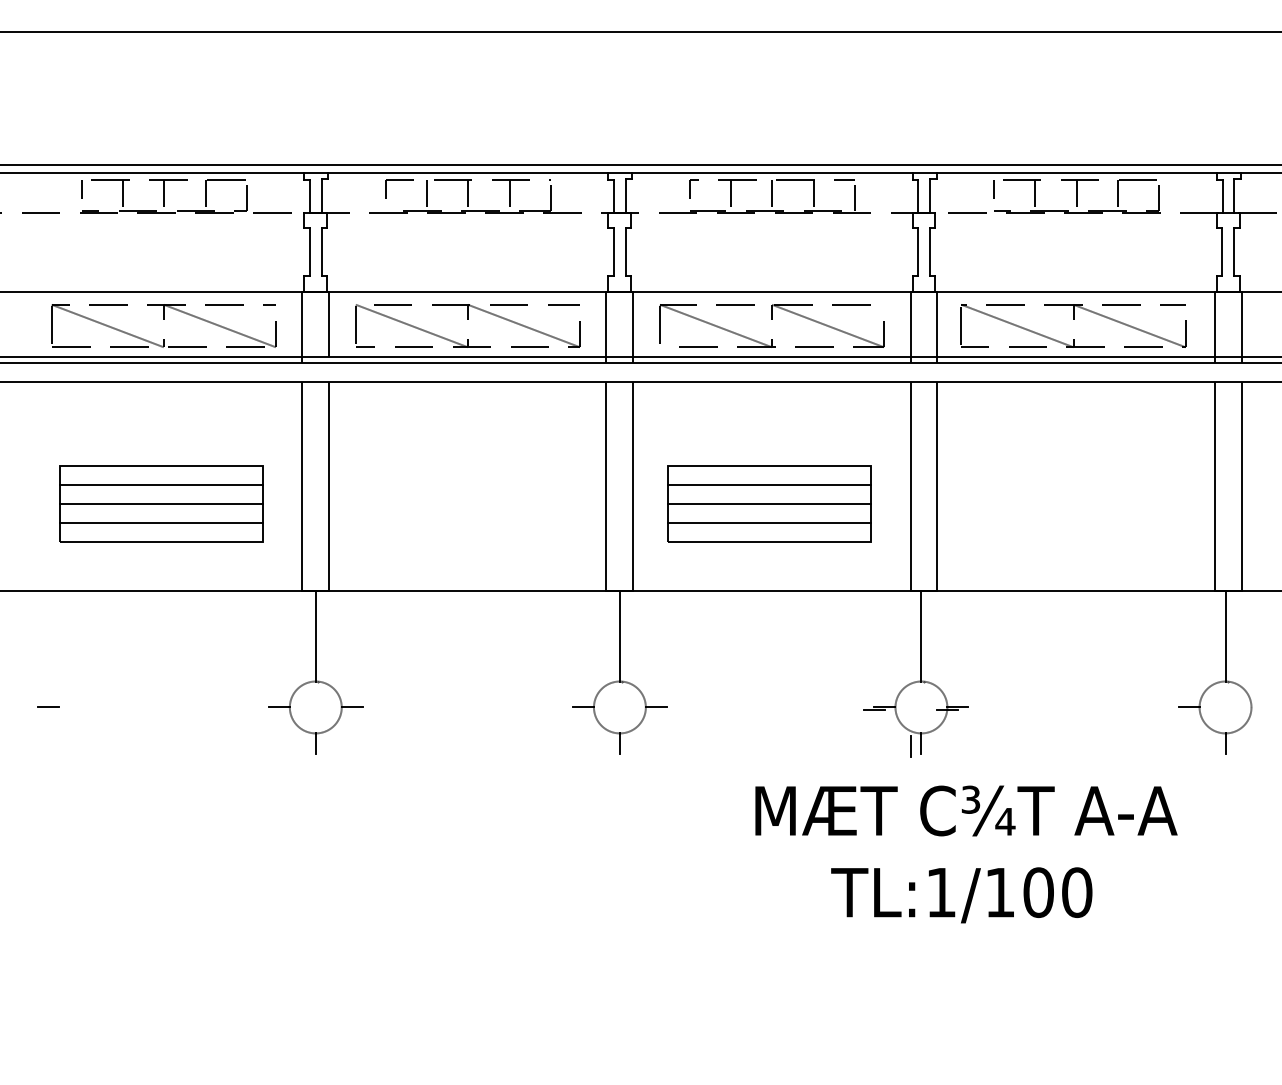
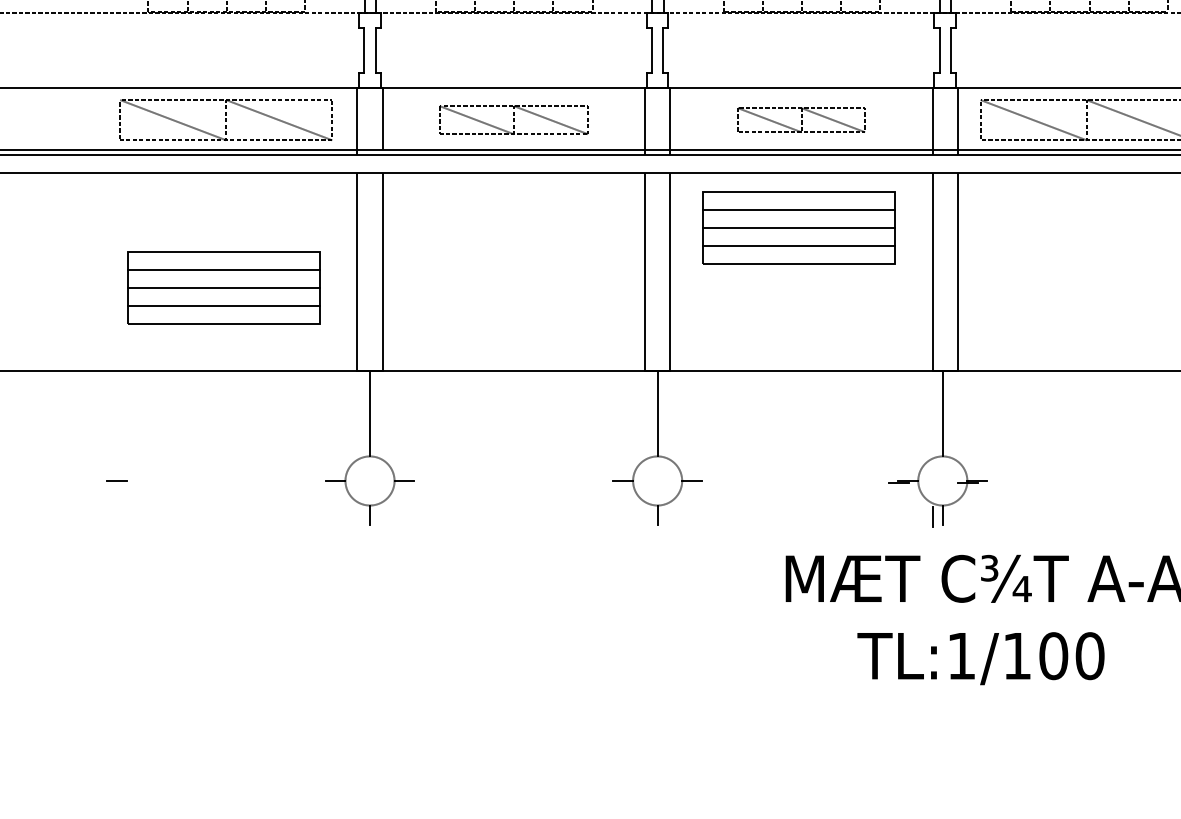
part: (467, 325) -> (513, 119), size x0.7
part: (771, 325) -> (801, 119), size x0.6
part: (769, 503) -> (799, 227), moved

